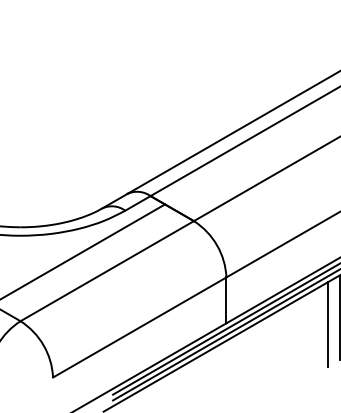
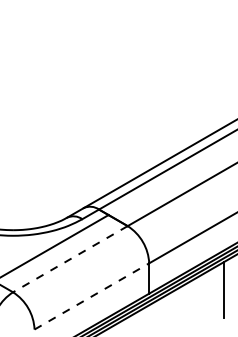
line: (105, 271) -> (69, 259), solid -> dashed
line: (328, 324) -> (216, 294), removed
line: (140, 327) -> (92, 296), solid -> dashed

